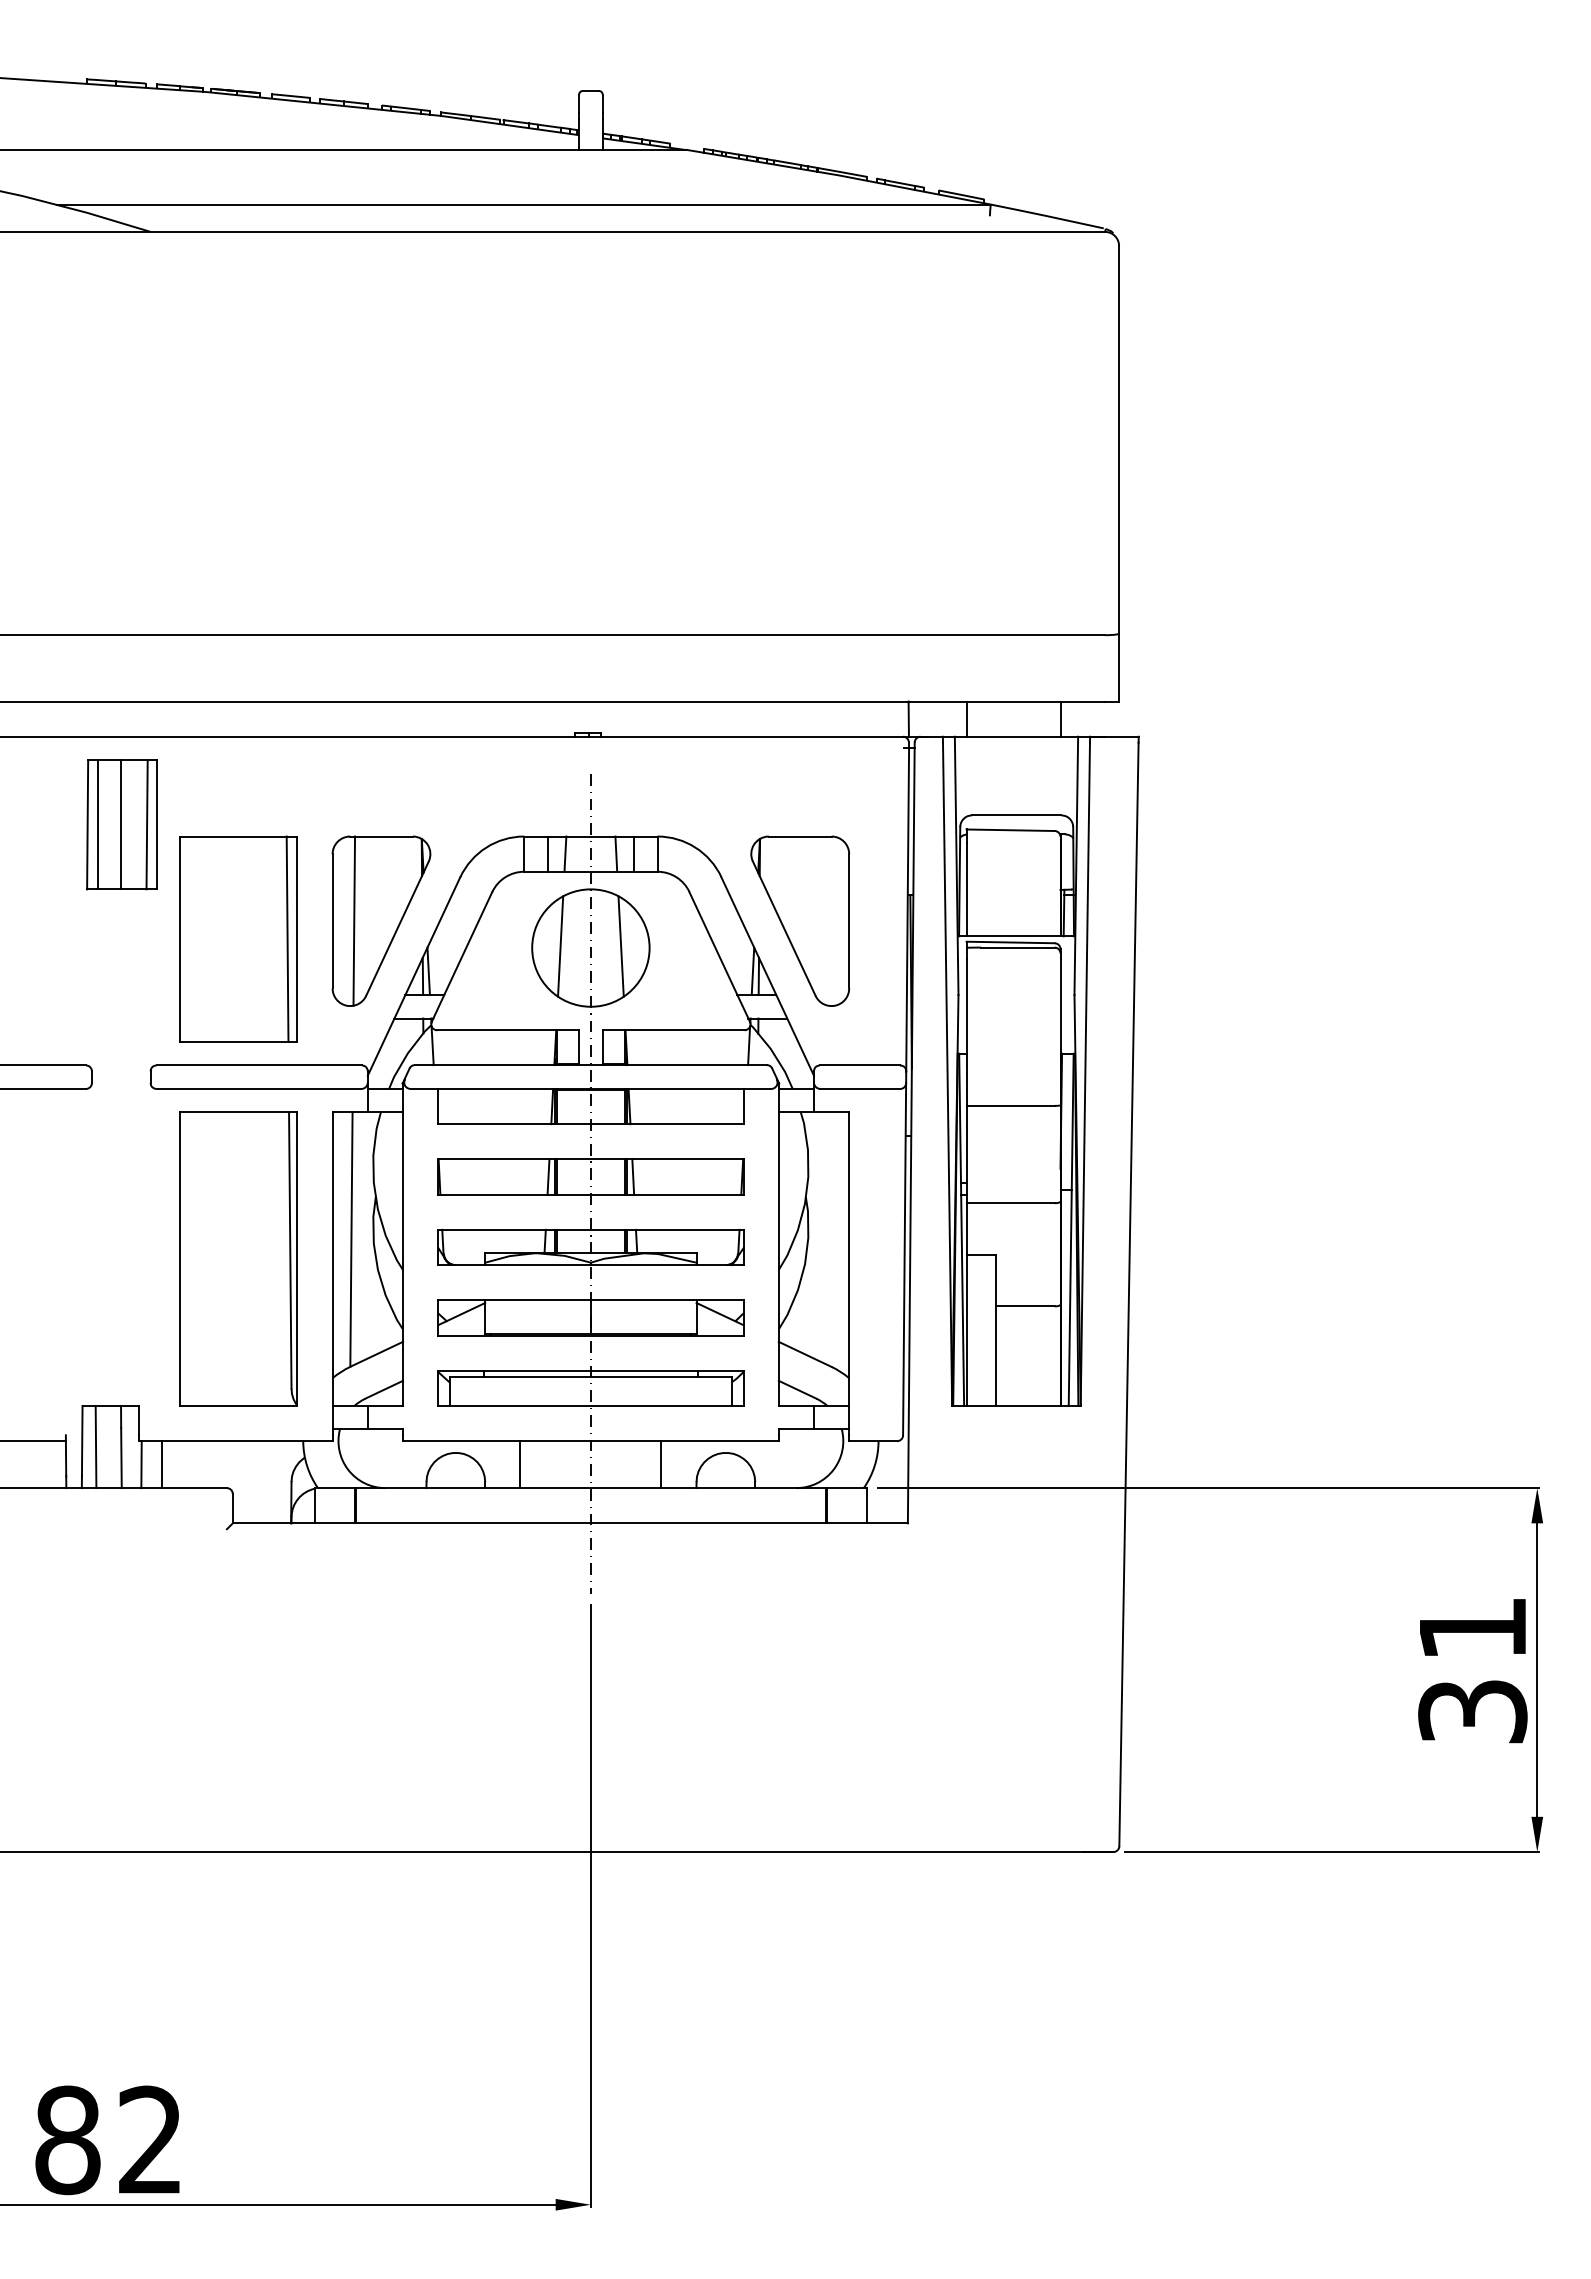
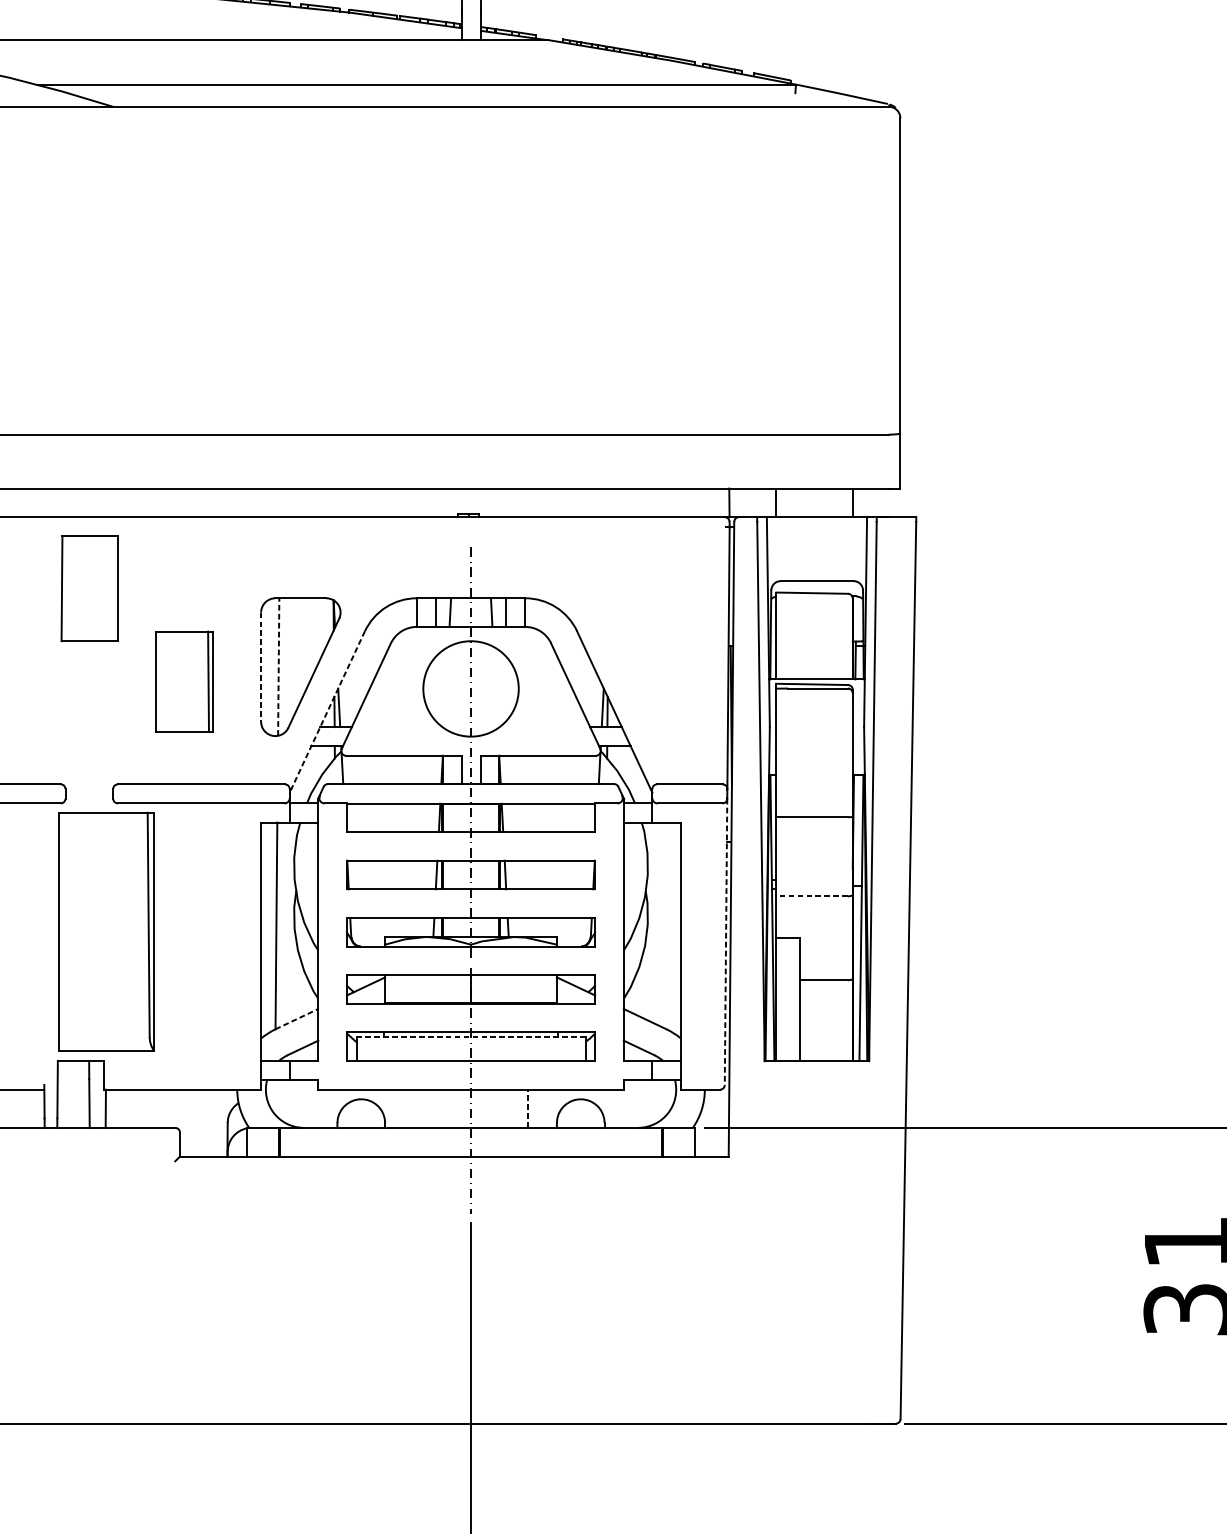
line: (97, 824) -> (70, 588), removed
line: (121, 824) -> (89, 588), removed
line: (146, 824) -> (109, 588), removed
part: (800, 920) -> (641, 666), removed
line: (332, 921) -> (261, 667), solid -> dashed
line: (354, 921) -> (278, 667), solid -> dashed
part: (238, 938) -> (184, 681), size x0.6
line: (560, 946) -> (446, 687), removed
line: (620, 946) -> (495, 687), removed
line: (414, 976) -> (327, 712), solid -> dashed
line: (1010, 1203) -> (812, 896), solid -> dashed
part: (238, 1258) -> (106, 931), moved
line: (904, 1259) -> (725, 942), solid -> dashed
line: (377, 1354) -> (297, 1019), solid -> dashed
line: (590, 1376) -> (470, 1037), solid -> dashed
line: (95, 1446) -> (68, 1094), removed
line: (162, 1464) -> (122, 1108), removed
line: (520, 1464) -> (413, 1108), removed
line: (661, 1464) -> (528, 1108), solid -> dashed

